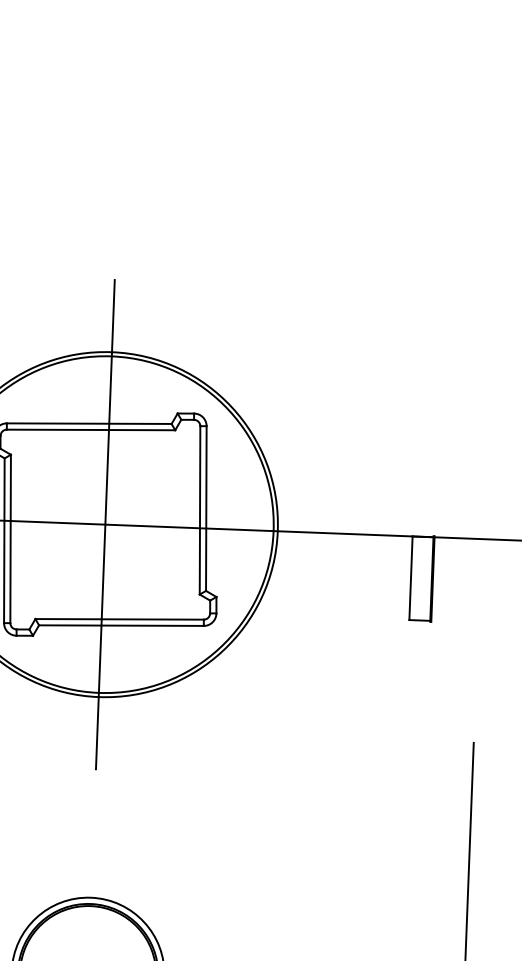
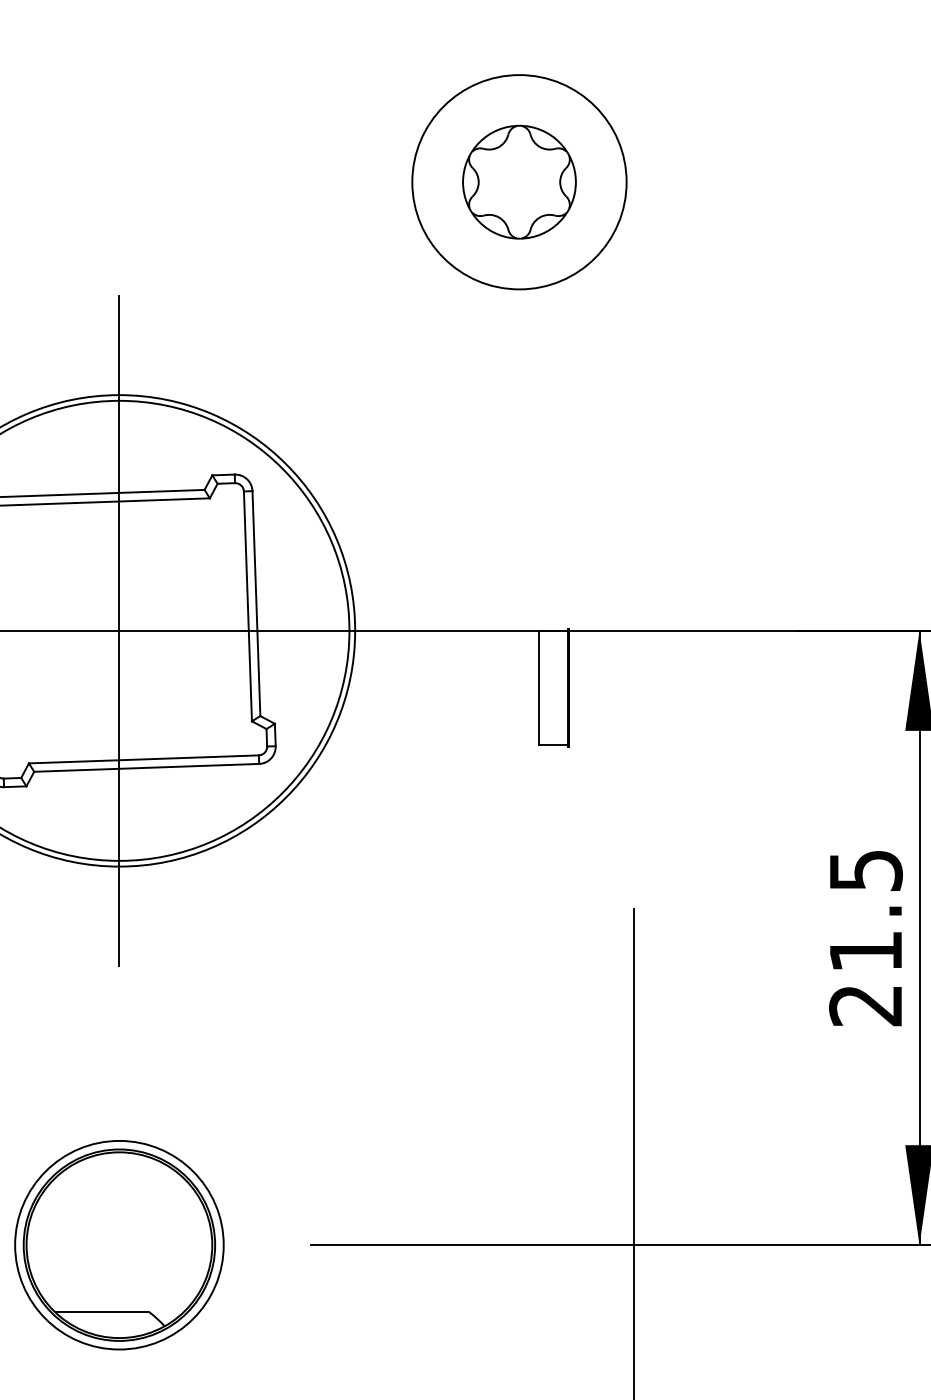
part: (410, 207) -> (519, 182), added

